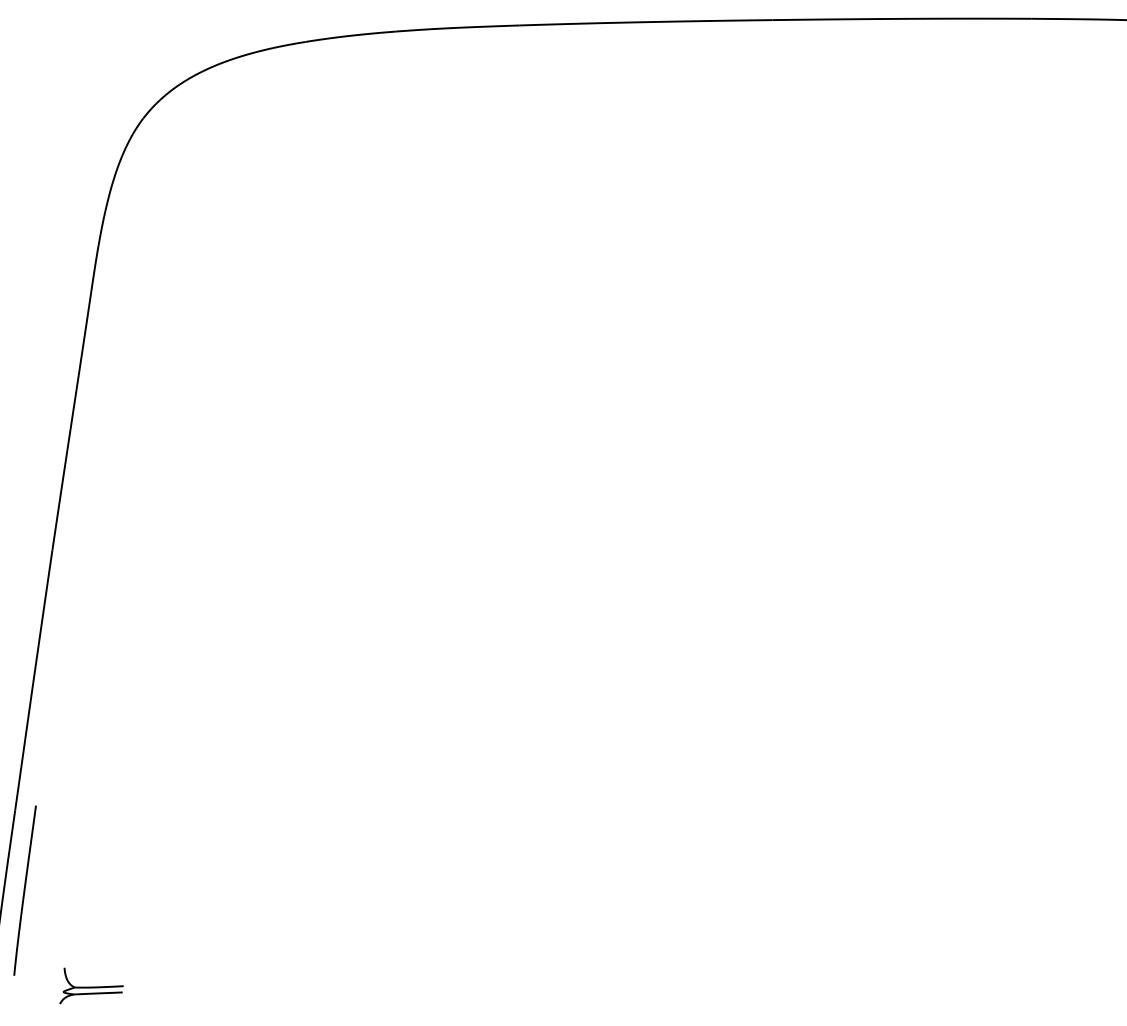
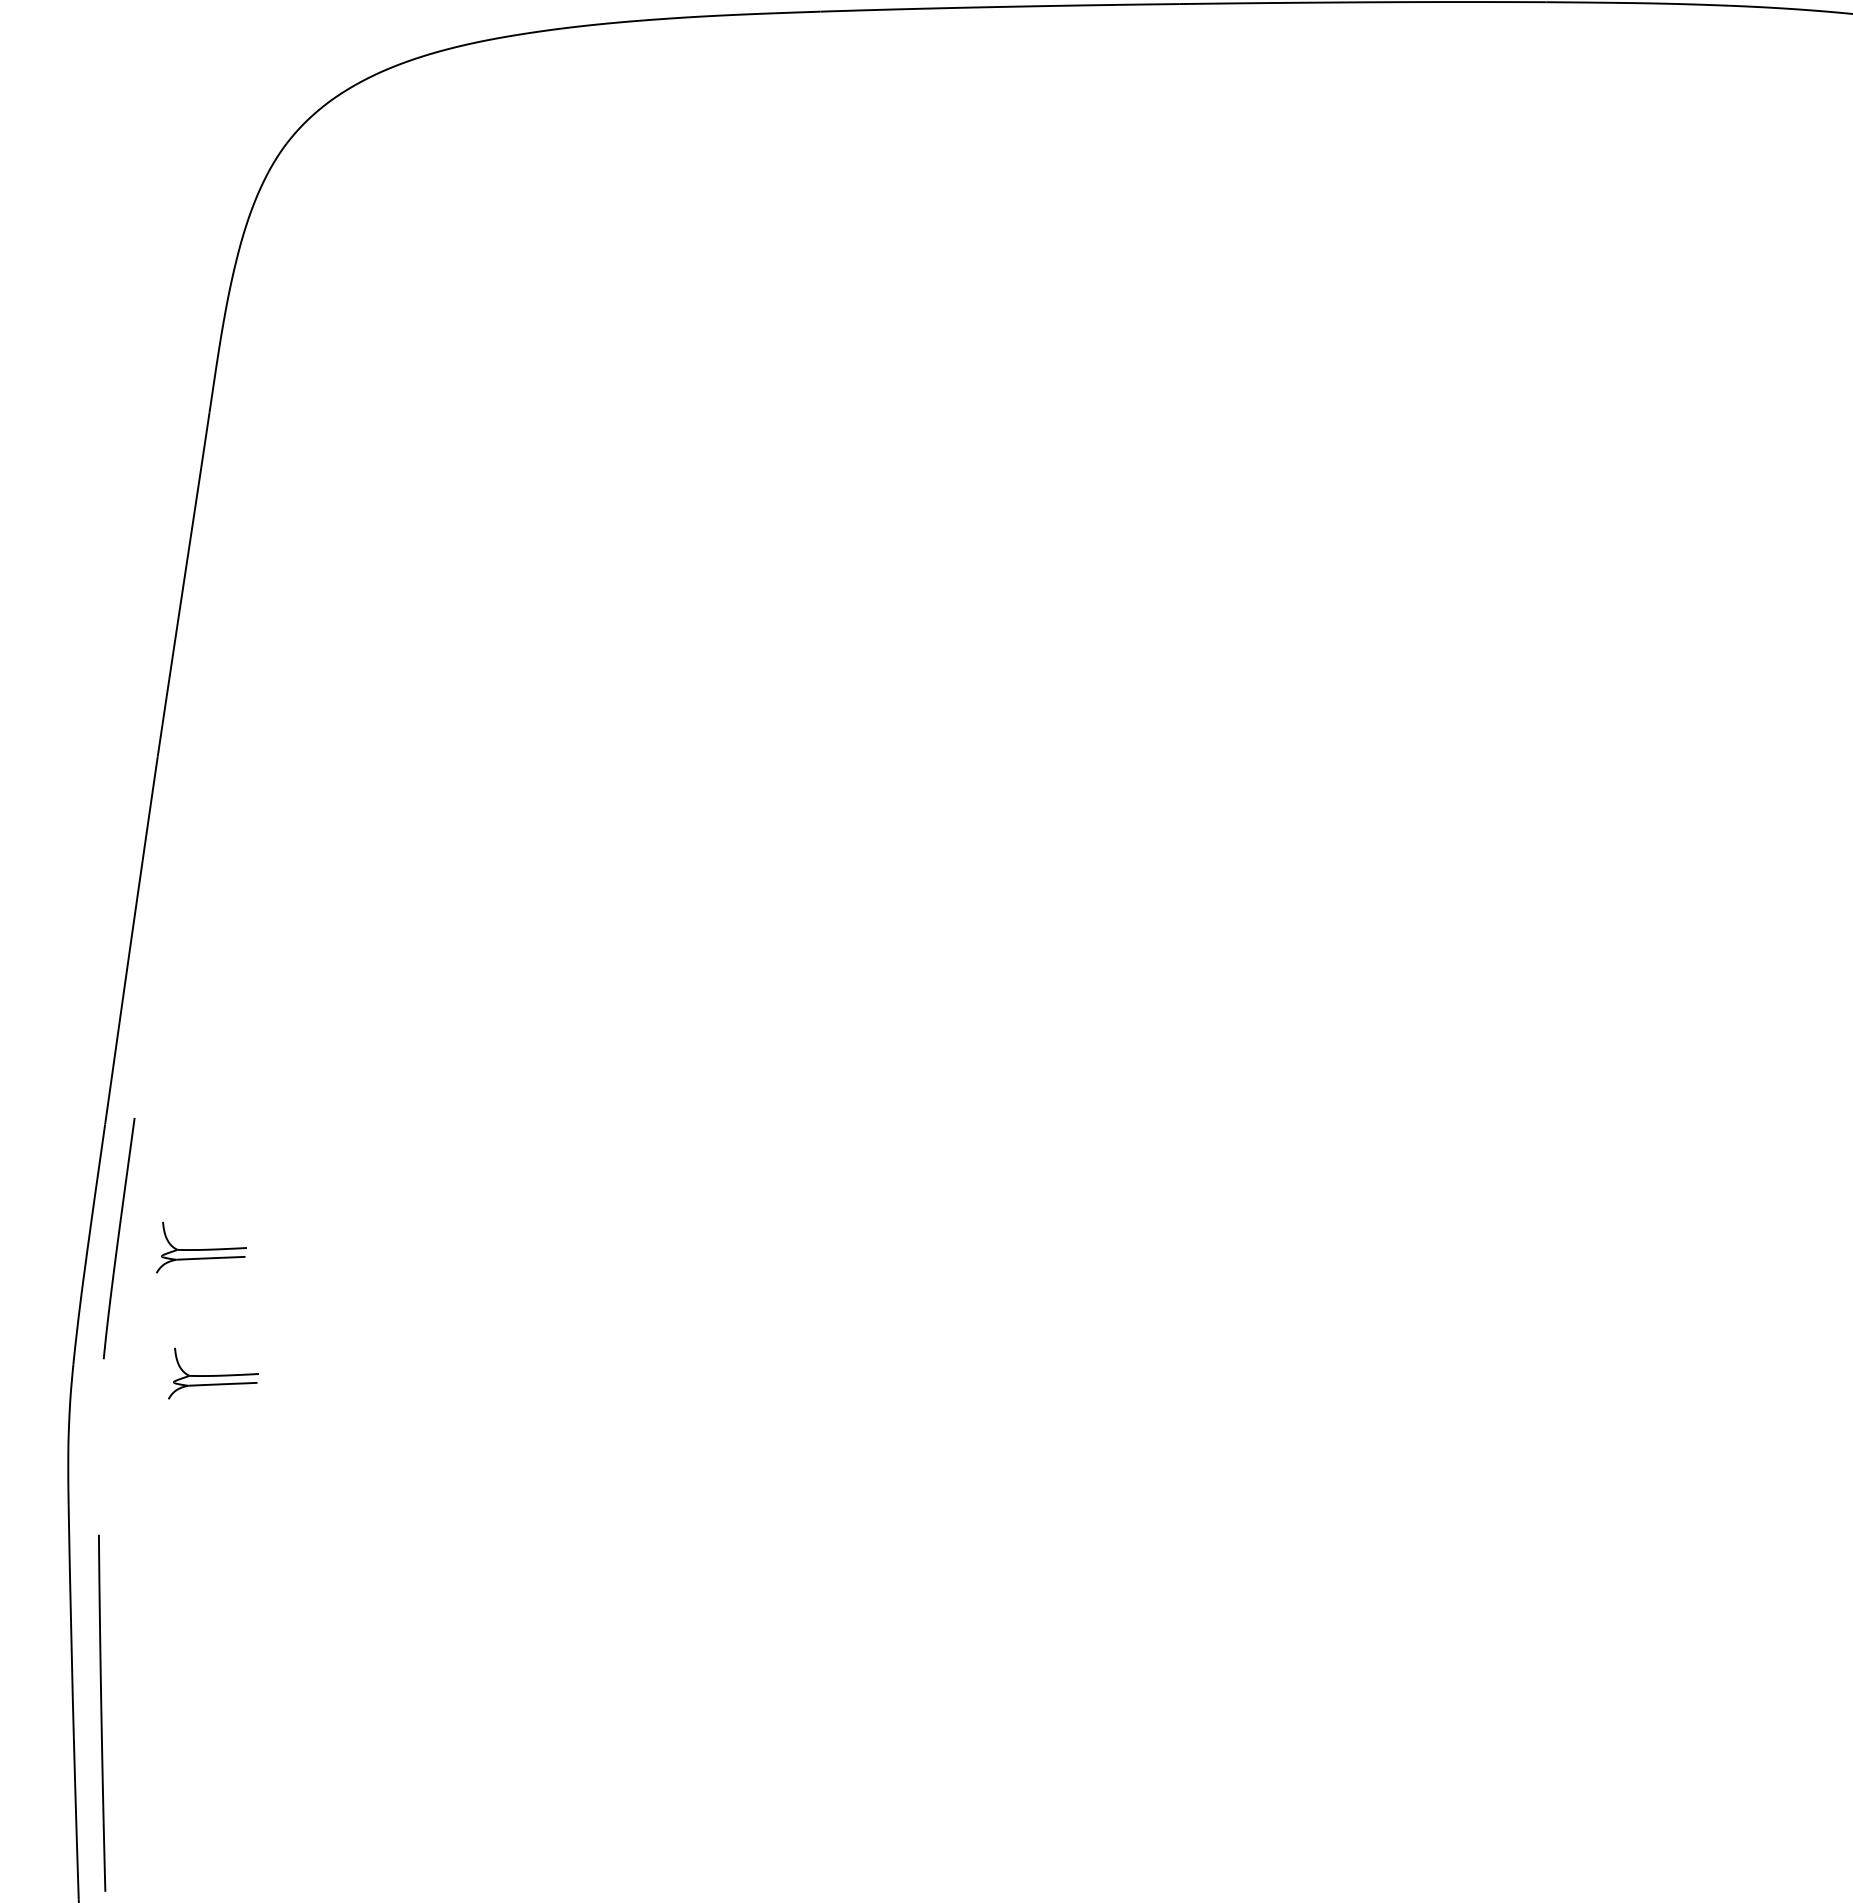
part: (83, 896) -> (201, 1247), added

